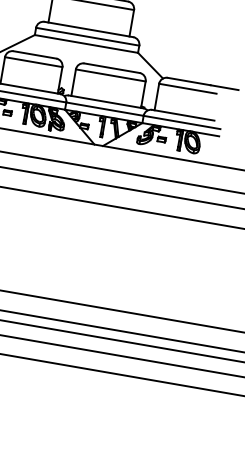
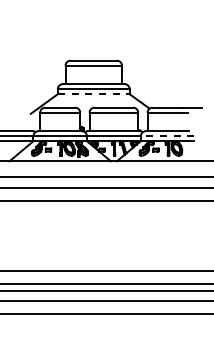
line: (86, 44) -> (93, 94), solid -> dashed
line: (181, 122) -> (167, 136), solid -> dashed

